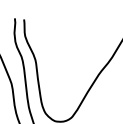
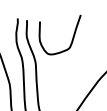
curve: (69, 36) -> (71, 40), added

